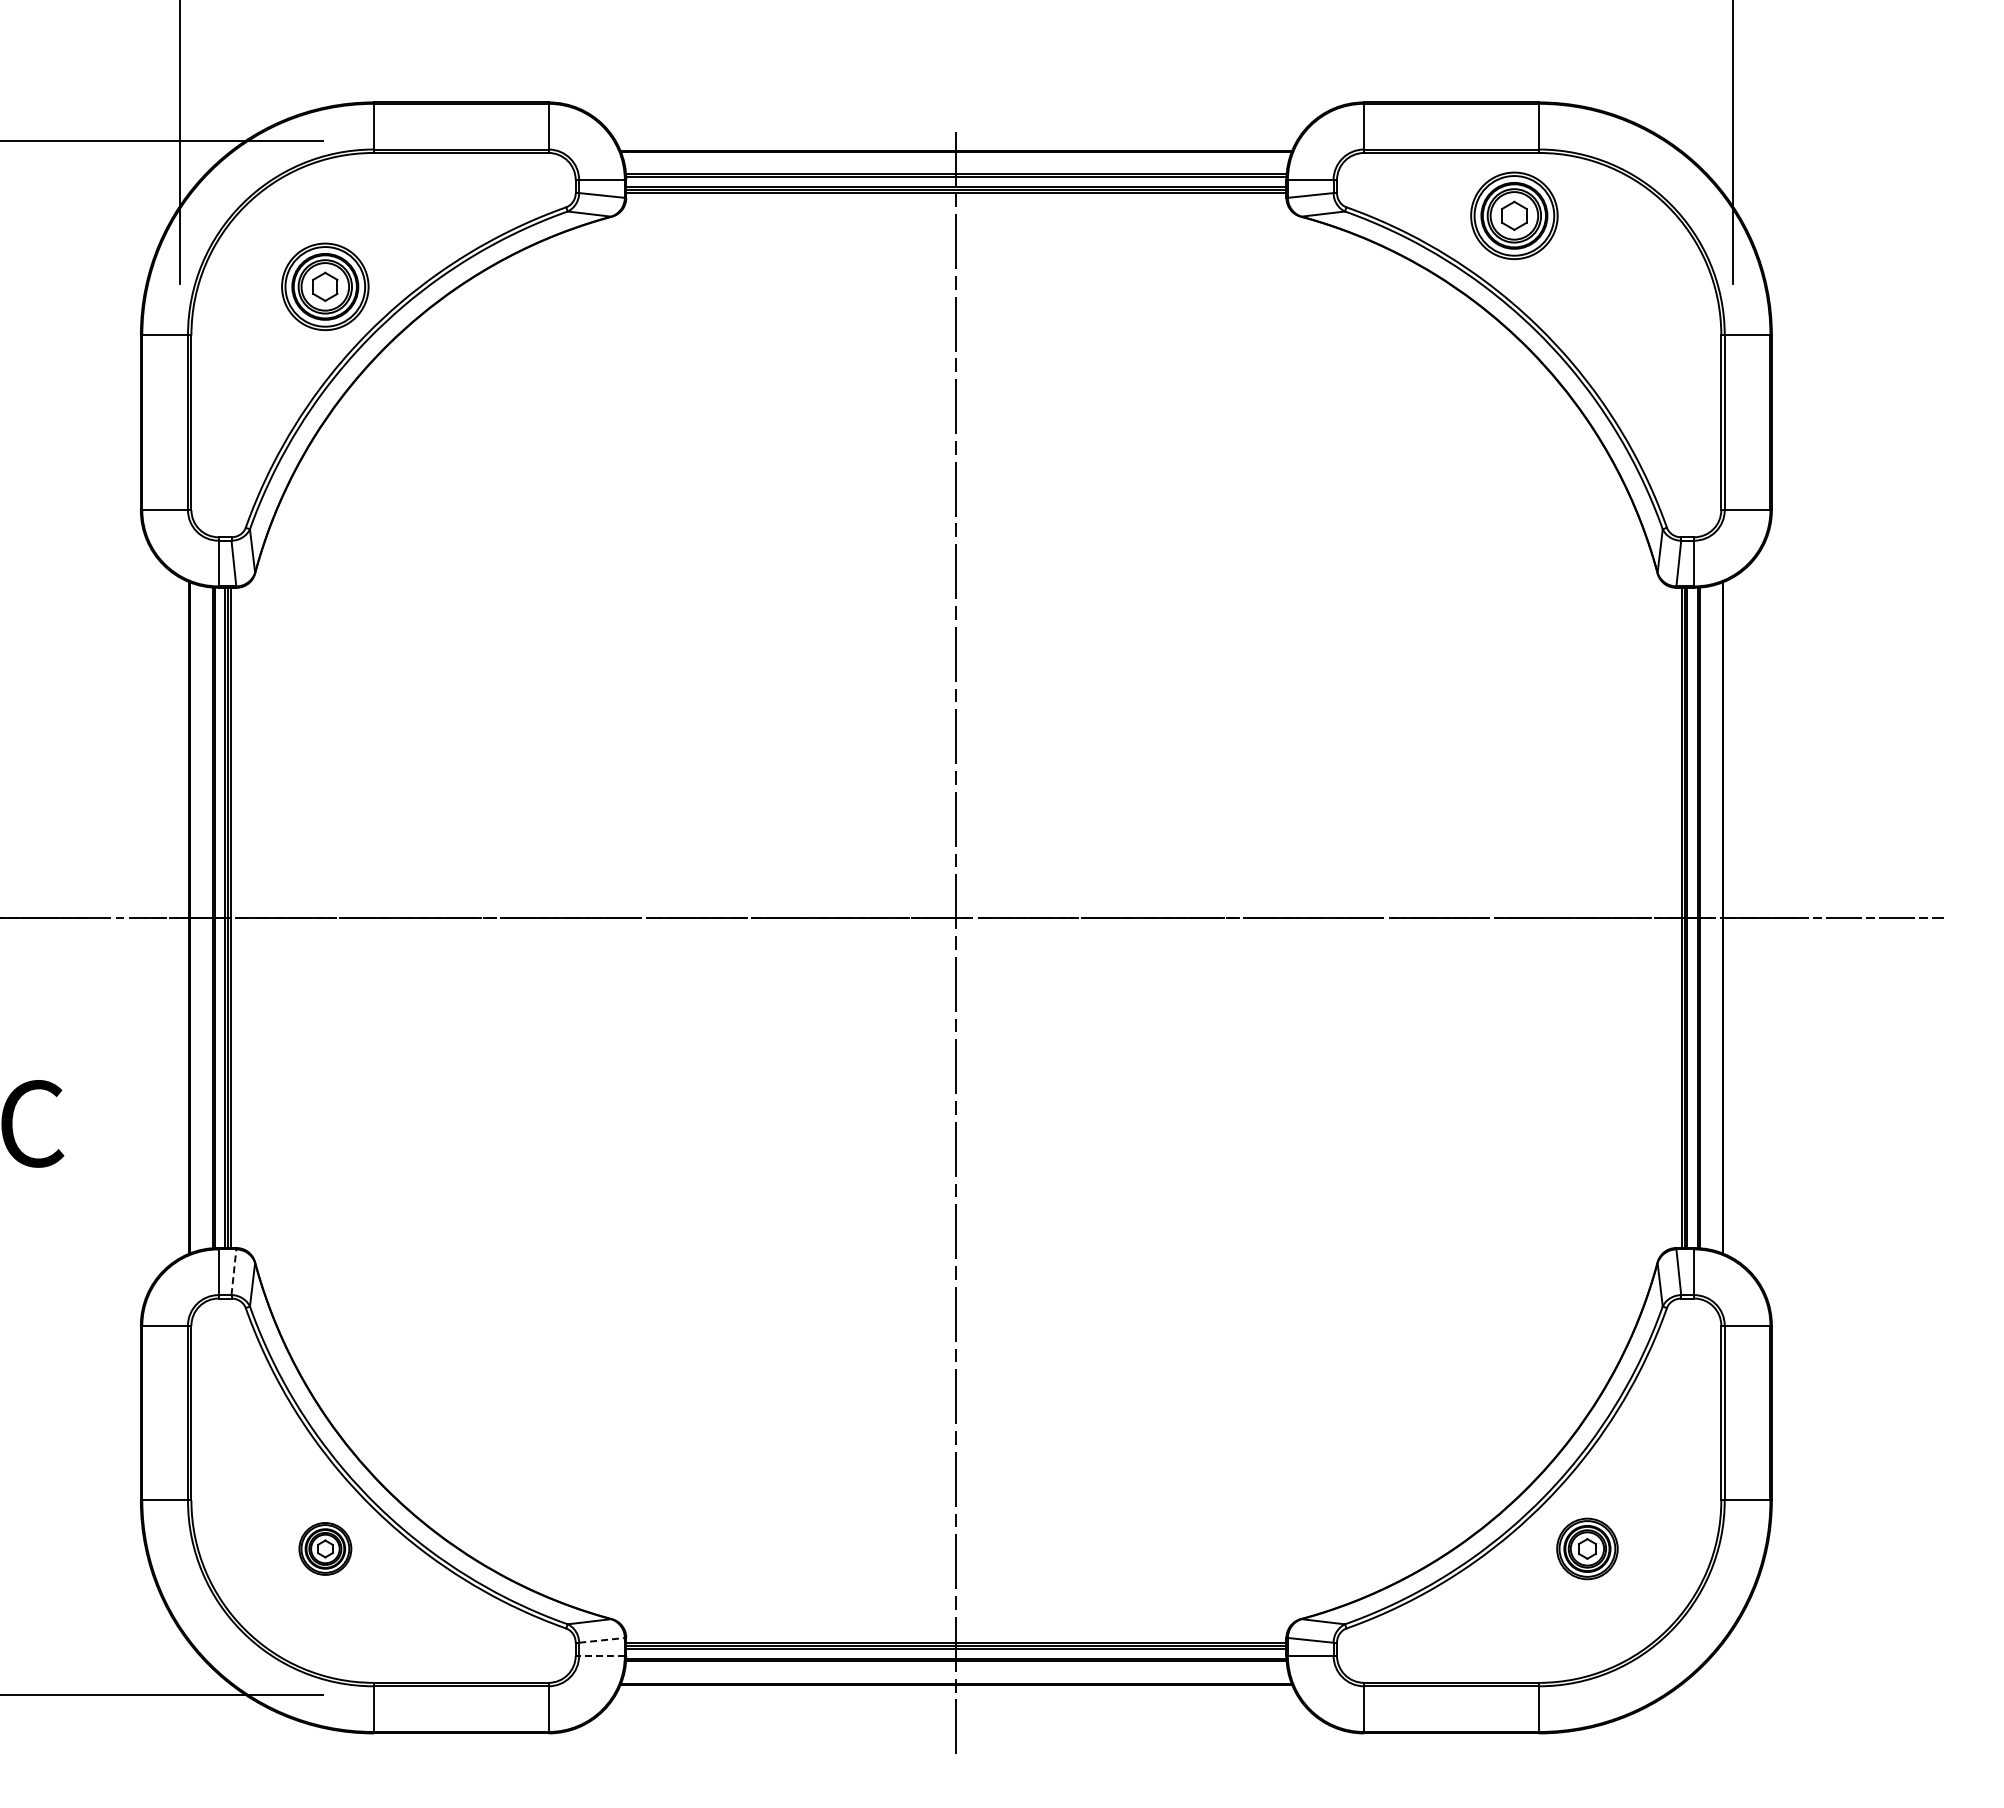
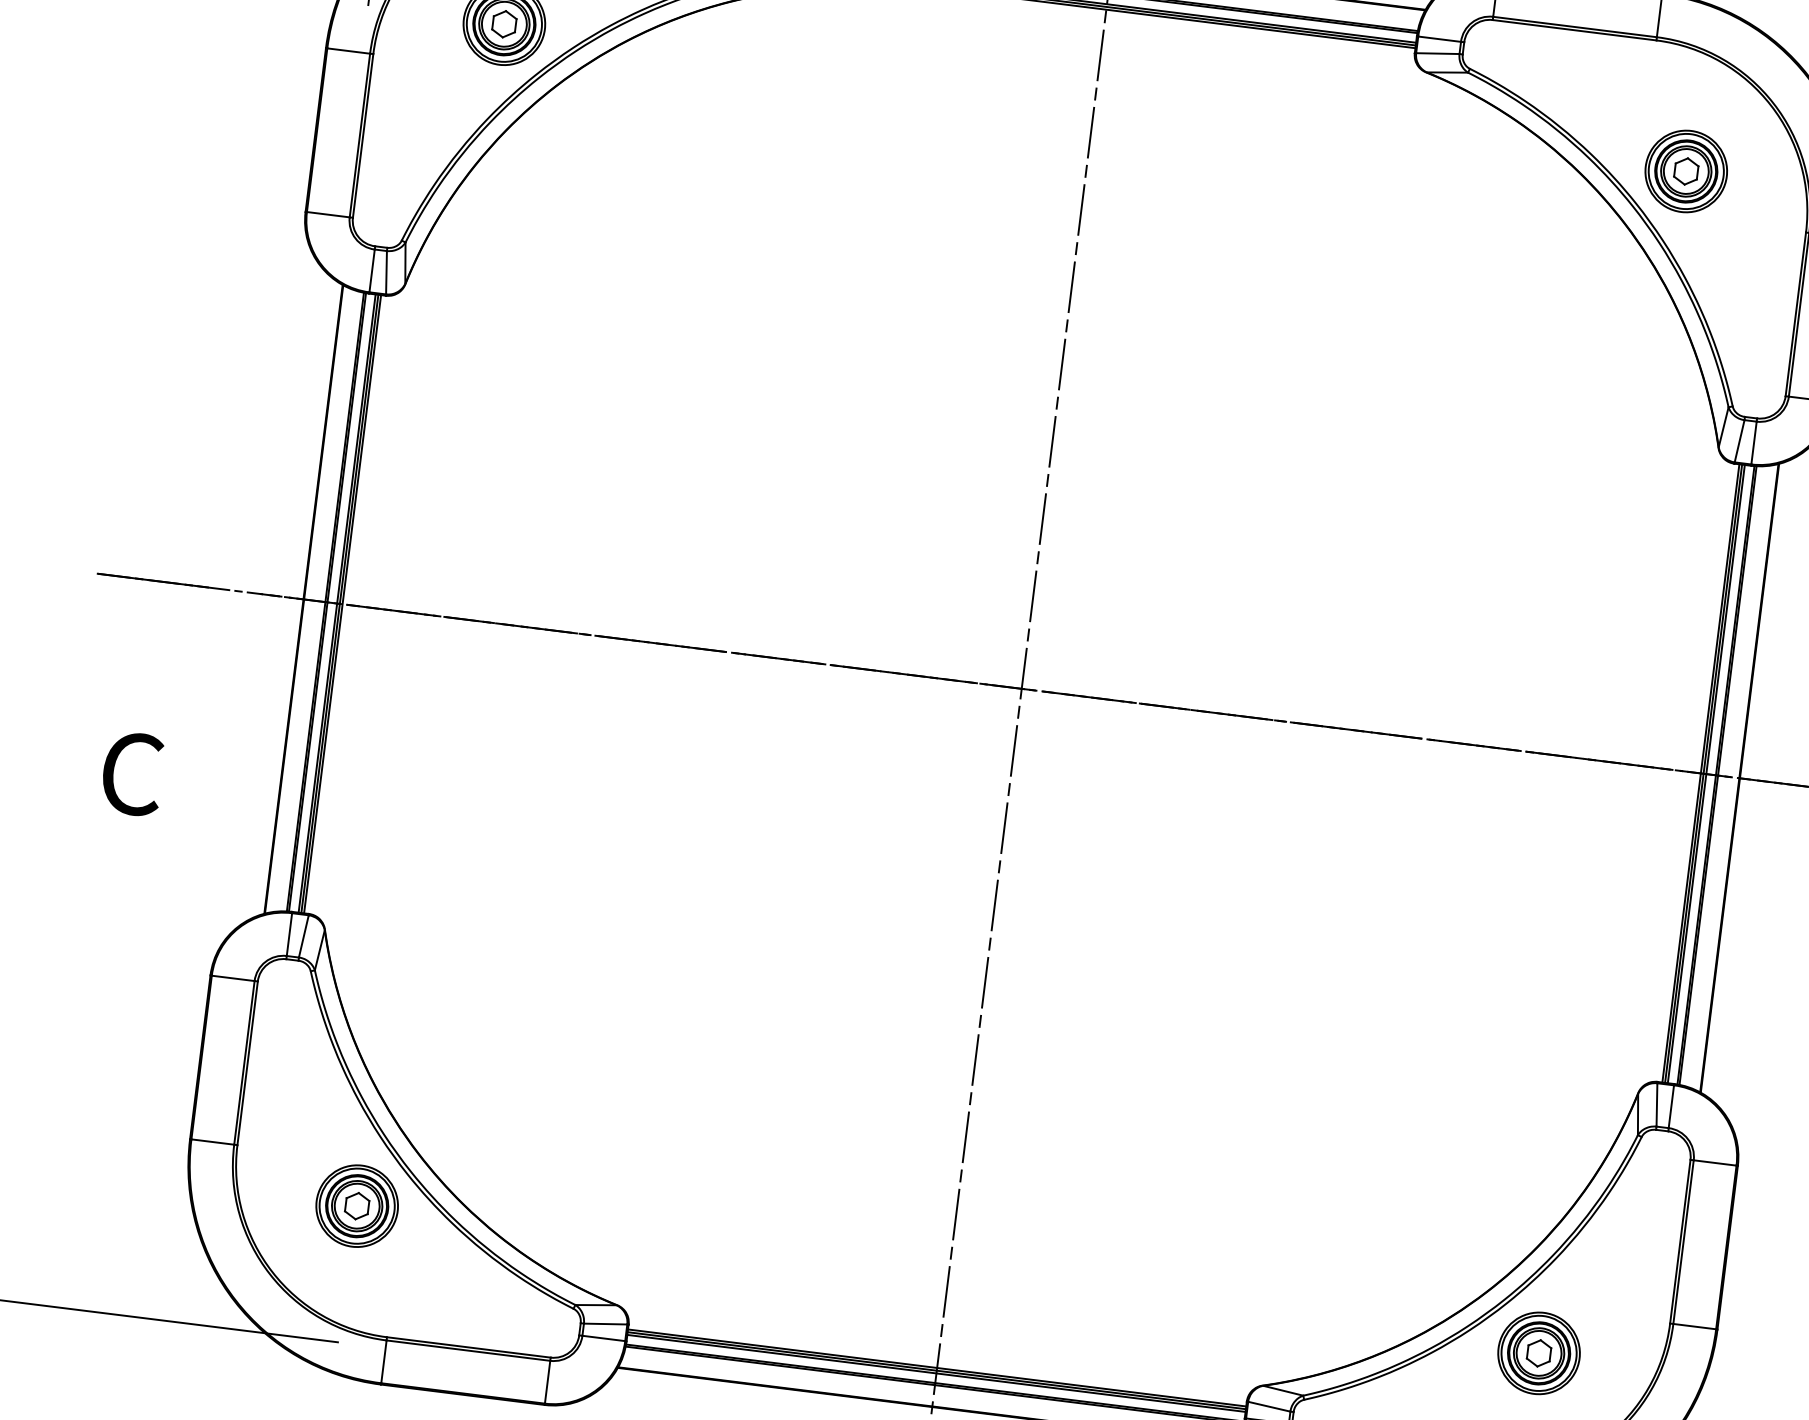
part: (1514, 215) -> (1686, 171), moved
line: (233, 1272) -> (303, 936), dashed -> solid
part: (325, 1548) -> (357, 1205), size x1.67
part: (1587, 1548) -> (1539, 1352), size x1.43
line: (602, 1640) -> (606, 1324), dashed -> solid
line: (602, 1655) -> (604, 1338), dashed -> solid

